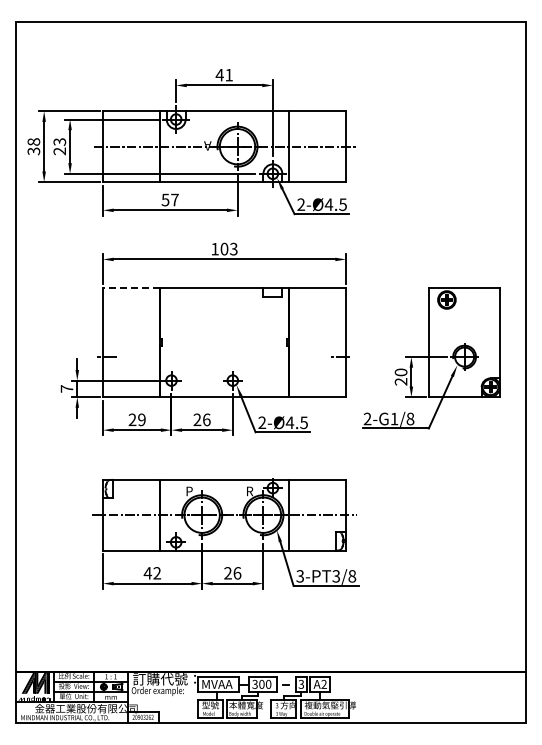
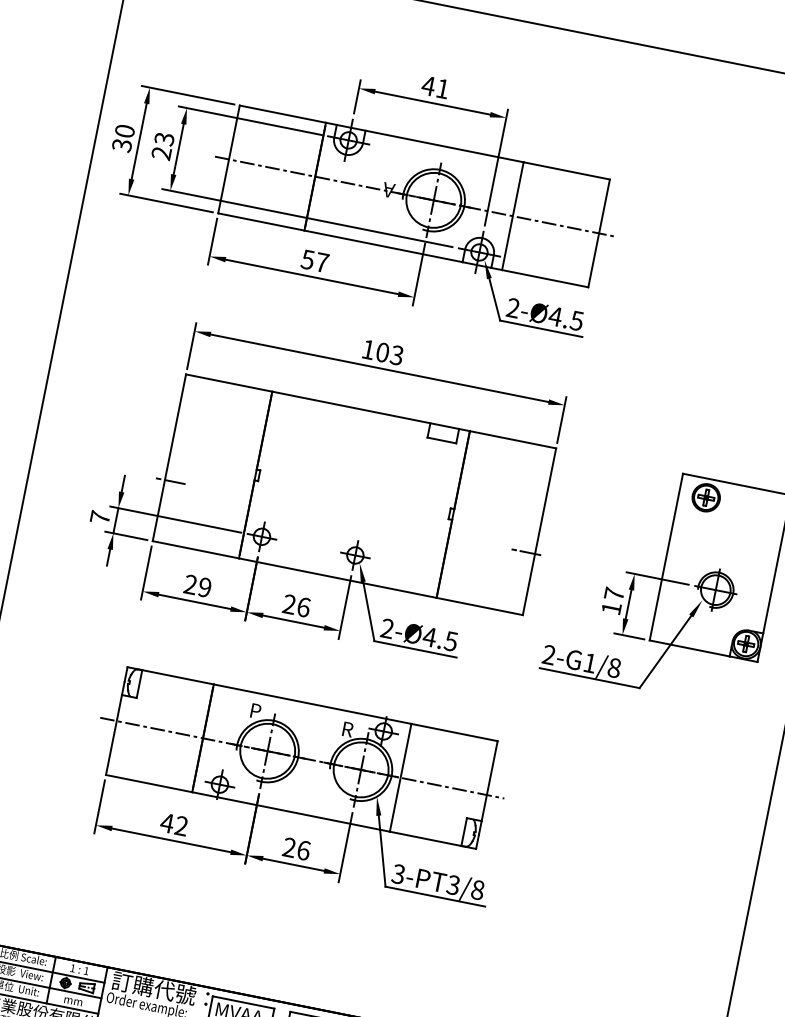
text: (33, 141) -> (124, 130), 38 -> 30
line: (130, 287) -> (227, 382), dashed -> solid
text: (400, 376) -> (612, 600), 20 -> 17

